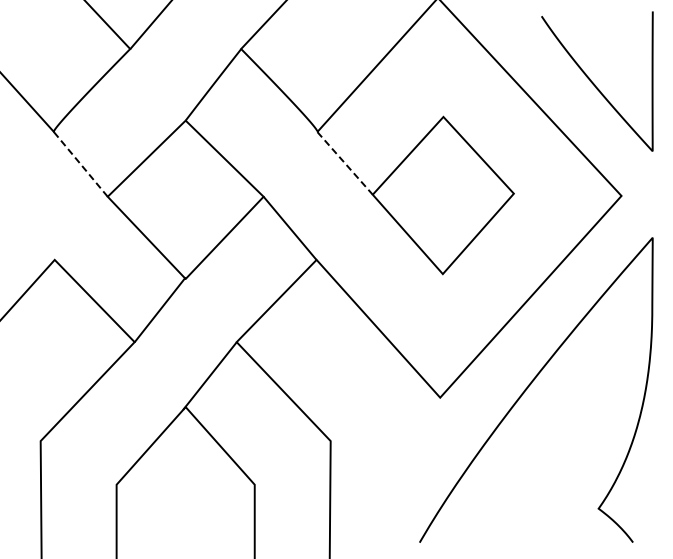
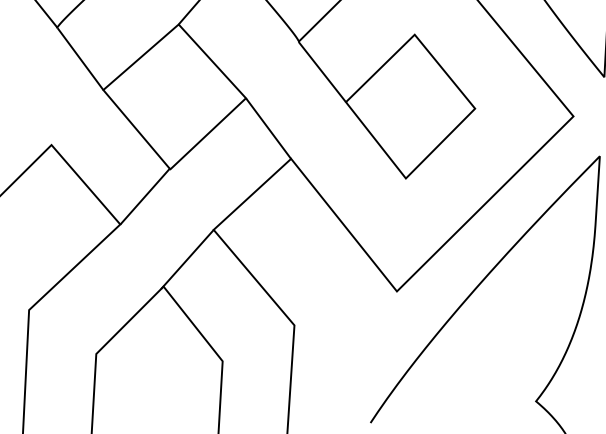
line: (345, 163) -> (322, 72), dashed -> solid
line: (80, 164) -> (80, 59), dashed -> solid

